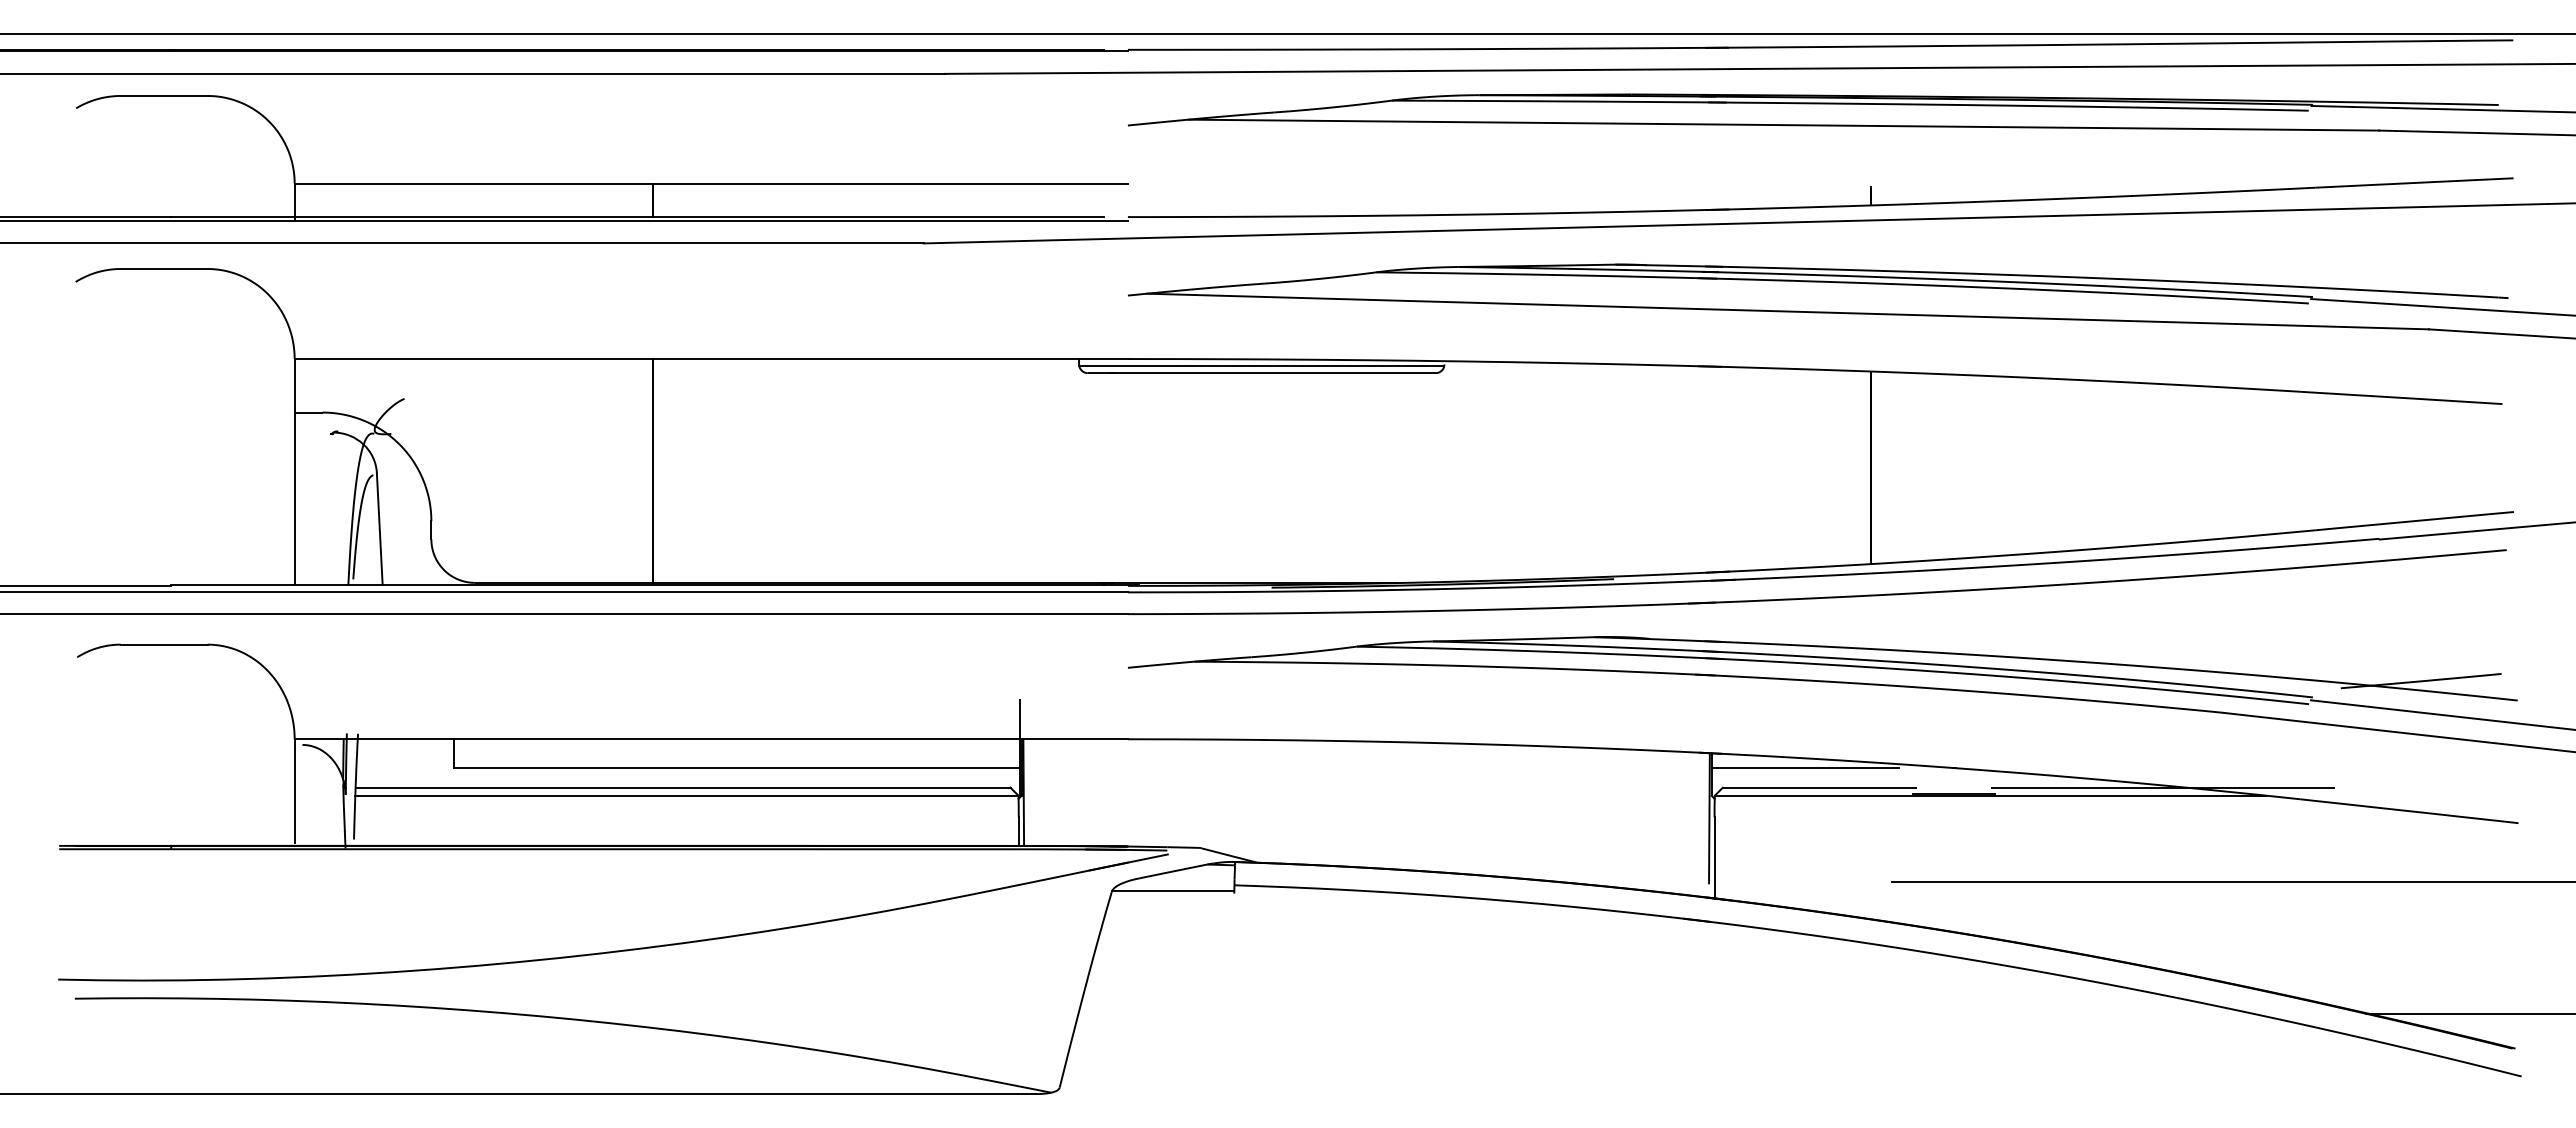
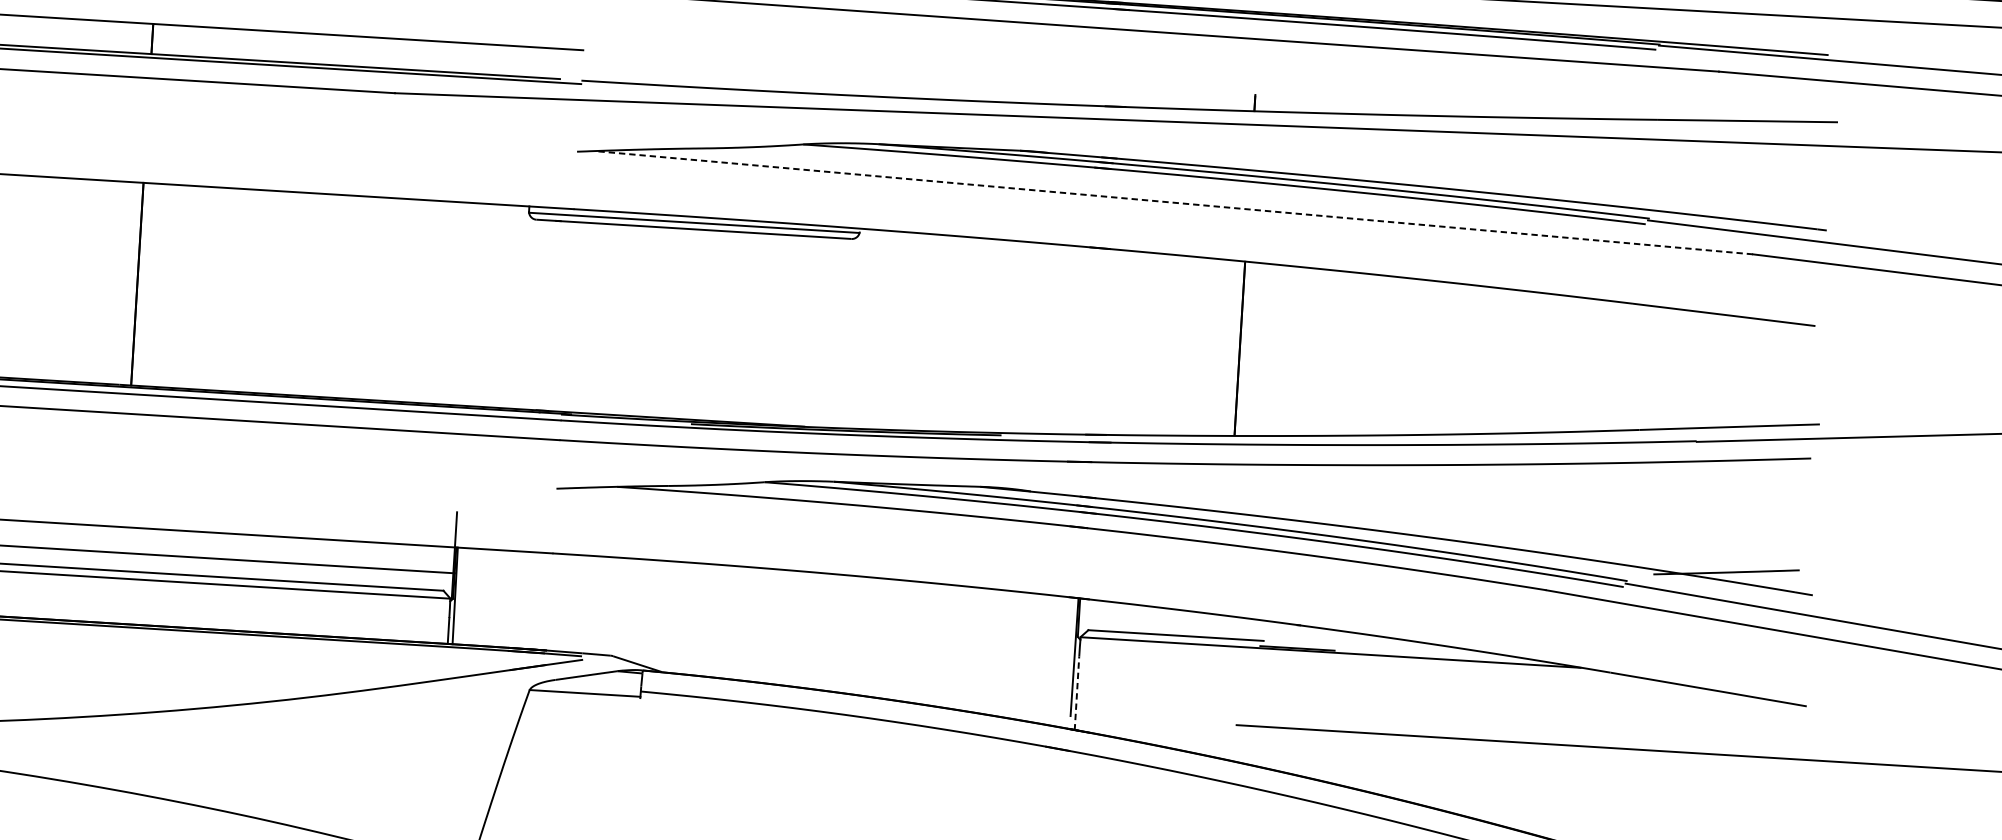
line: (1787, 311) -> (1173, 202), solid -> dashed
line: (1805, 767) -> (1164, 616), removed
line: (2162, 787) -> (1486, 654), removed
line: (1714, 858) -> (1076, 693), solid -> dashed

